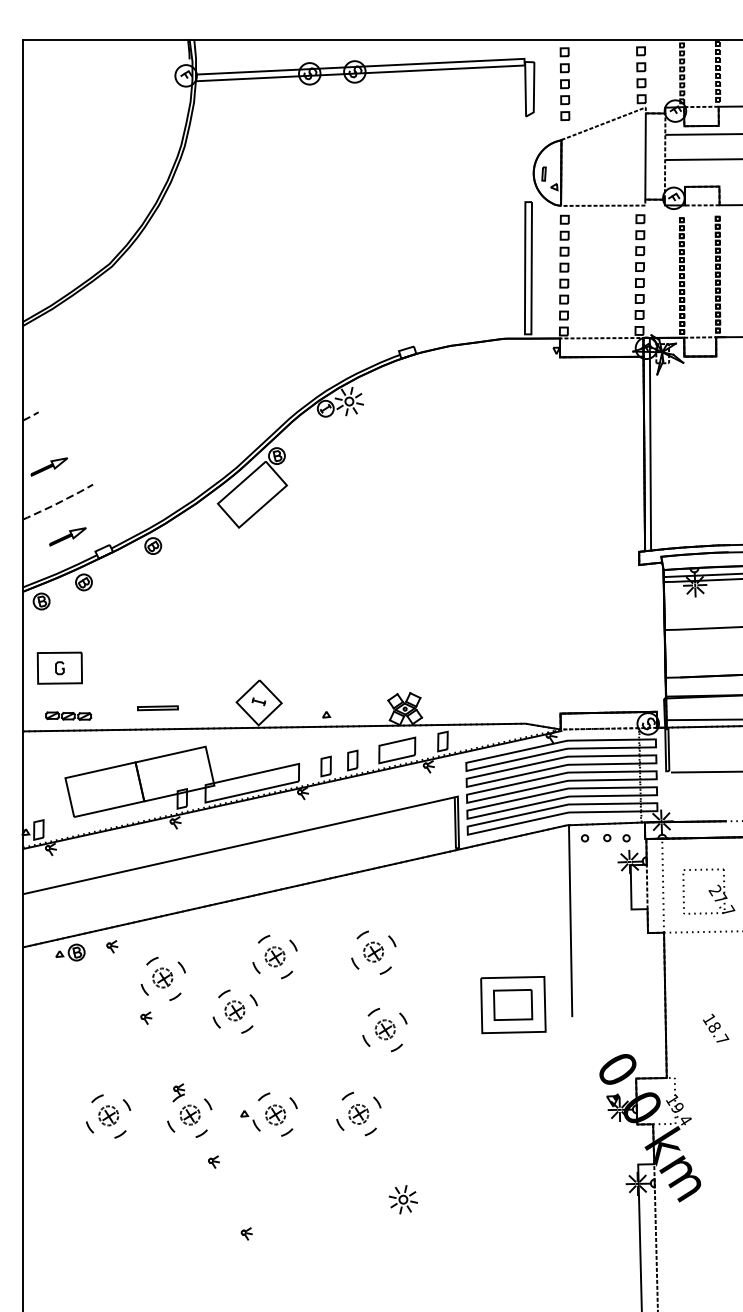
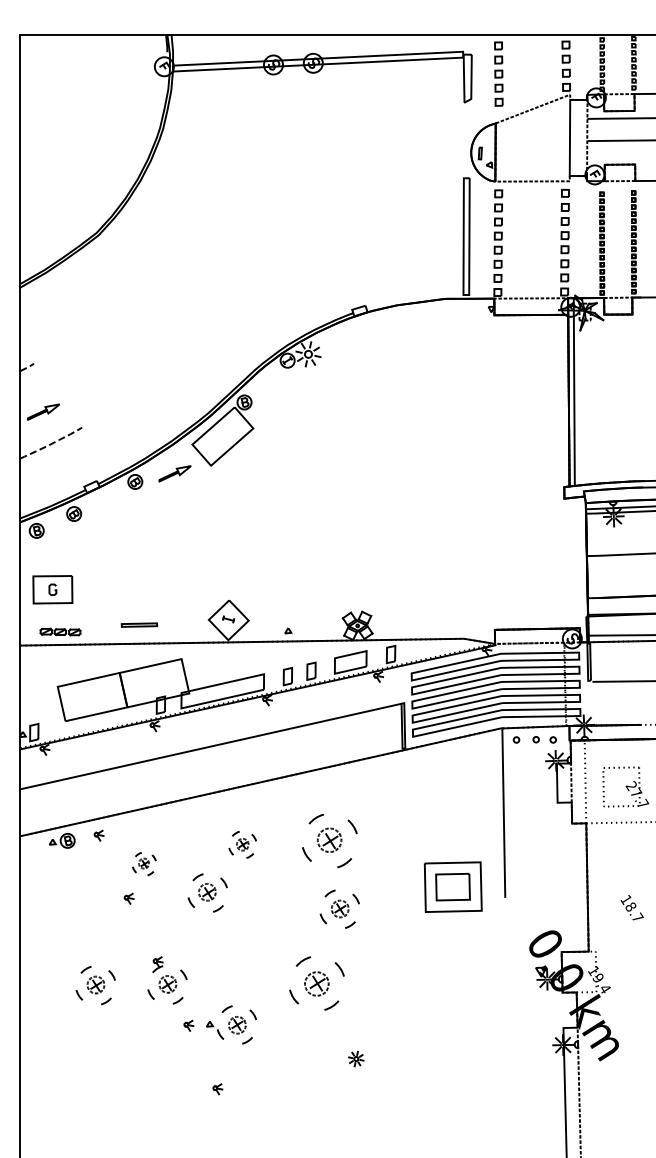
part: (67, 536) -> (174, 473), moved
part: (374, 952) -> (330, 840), size x1.4
part: (274, 956) -> (242, 844), size x0.7
part: (163, 978) -> (144, 863), size x0.6
part: (358, 1113) -> (316, 982), size x1.4
part: (268, 1114) -> (231, 1024), moved
part: (403, 1199) -> (356, 1058), size x0.6

